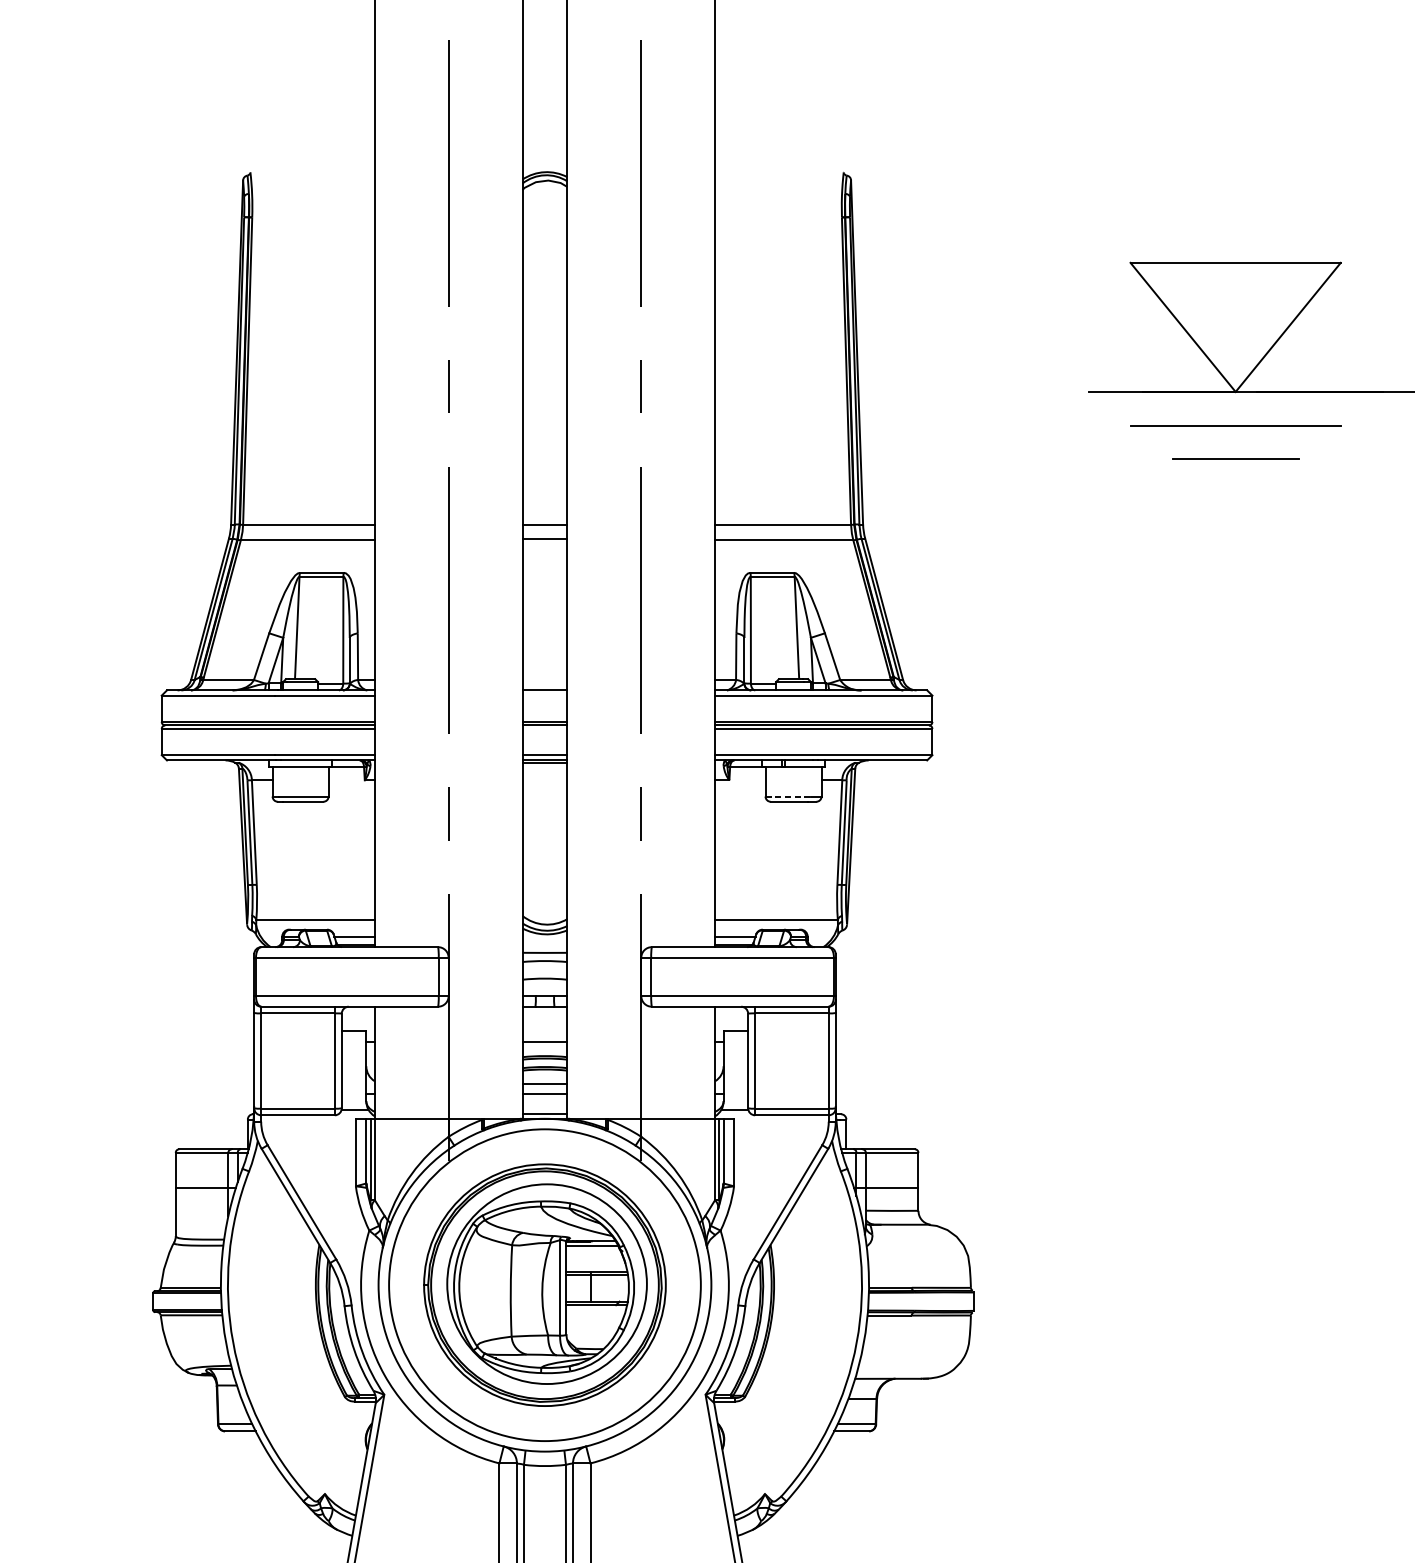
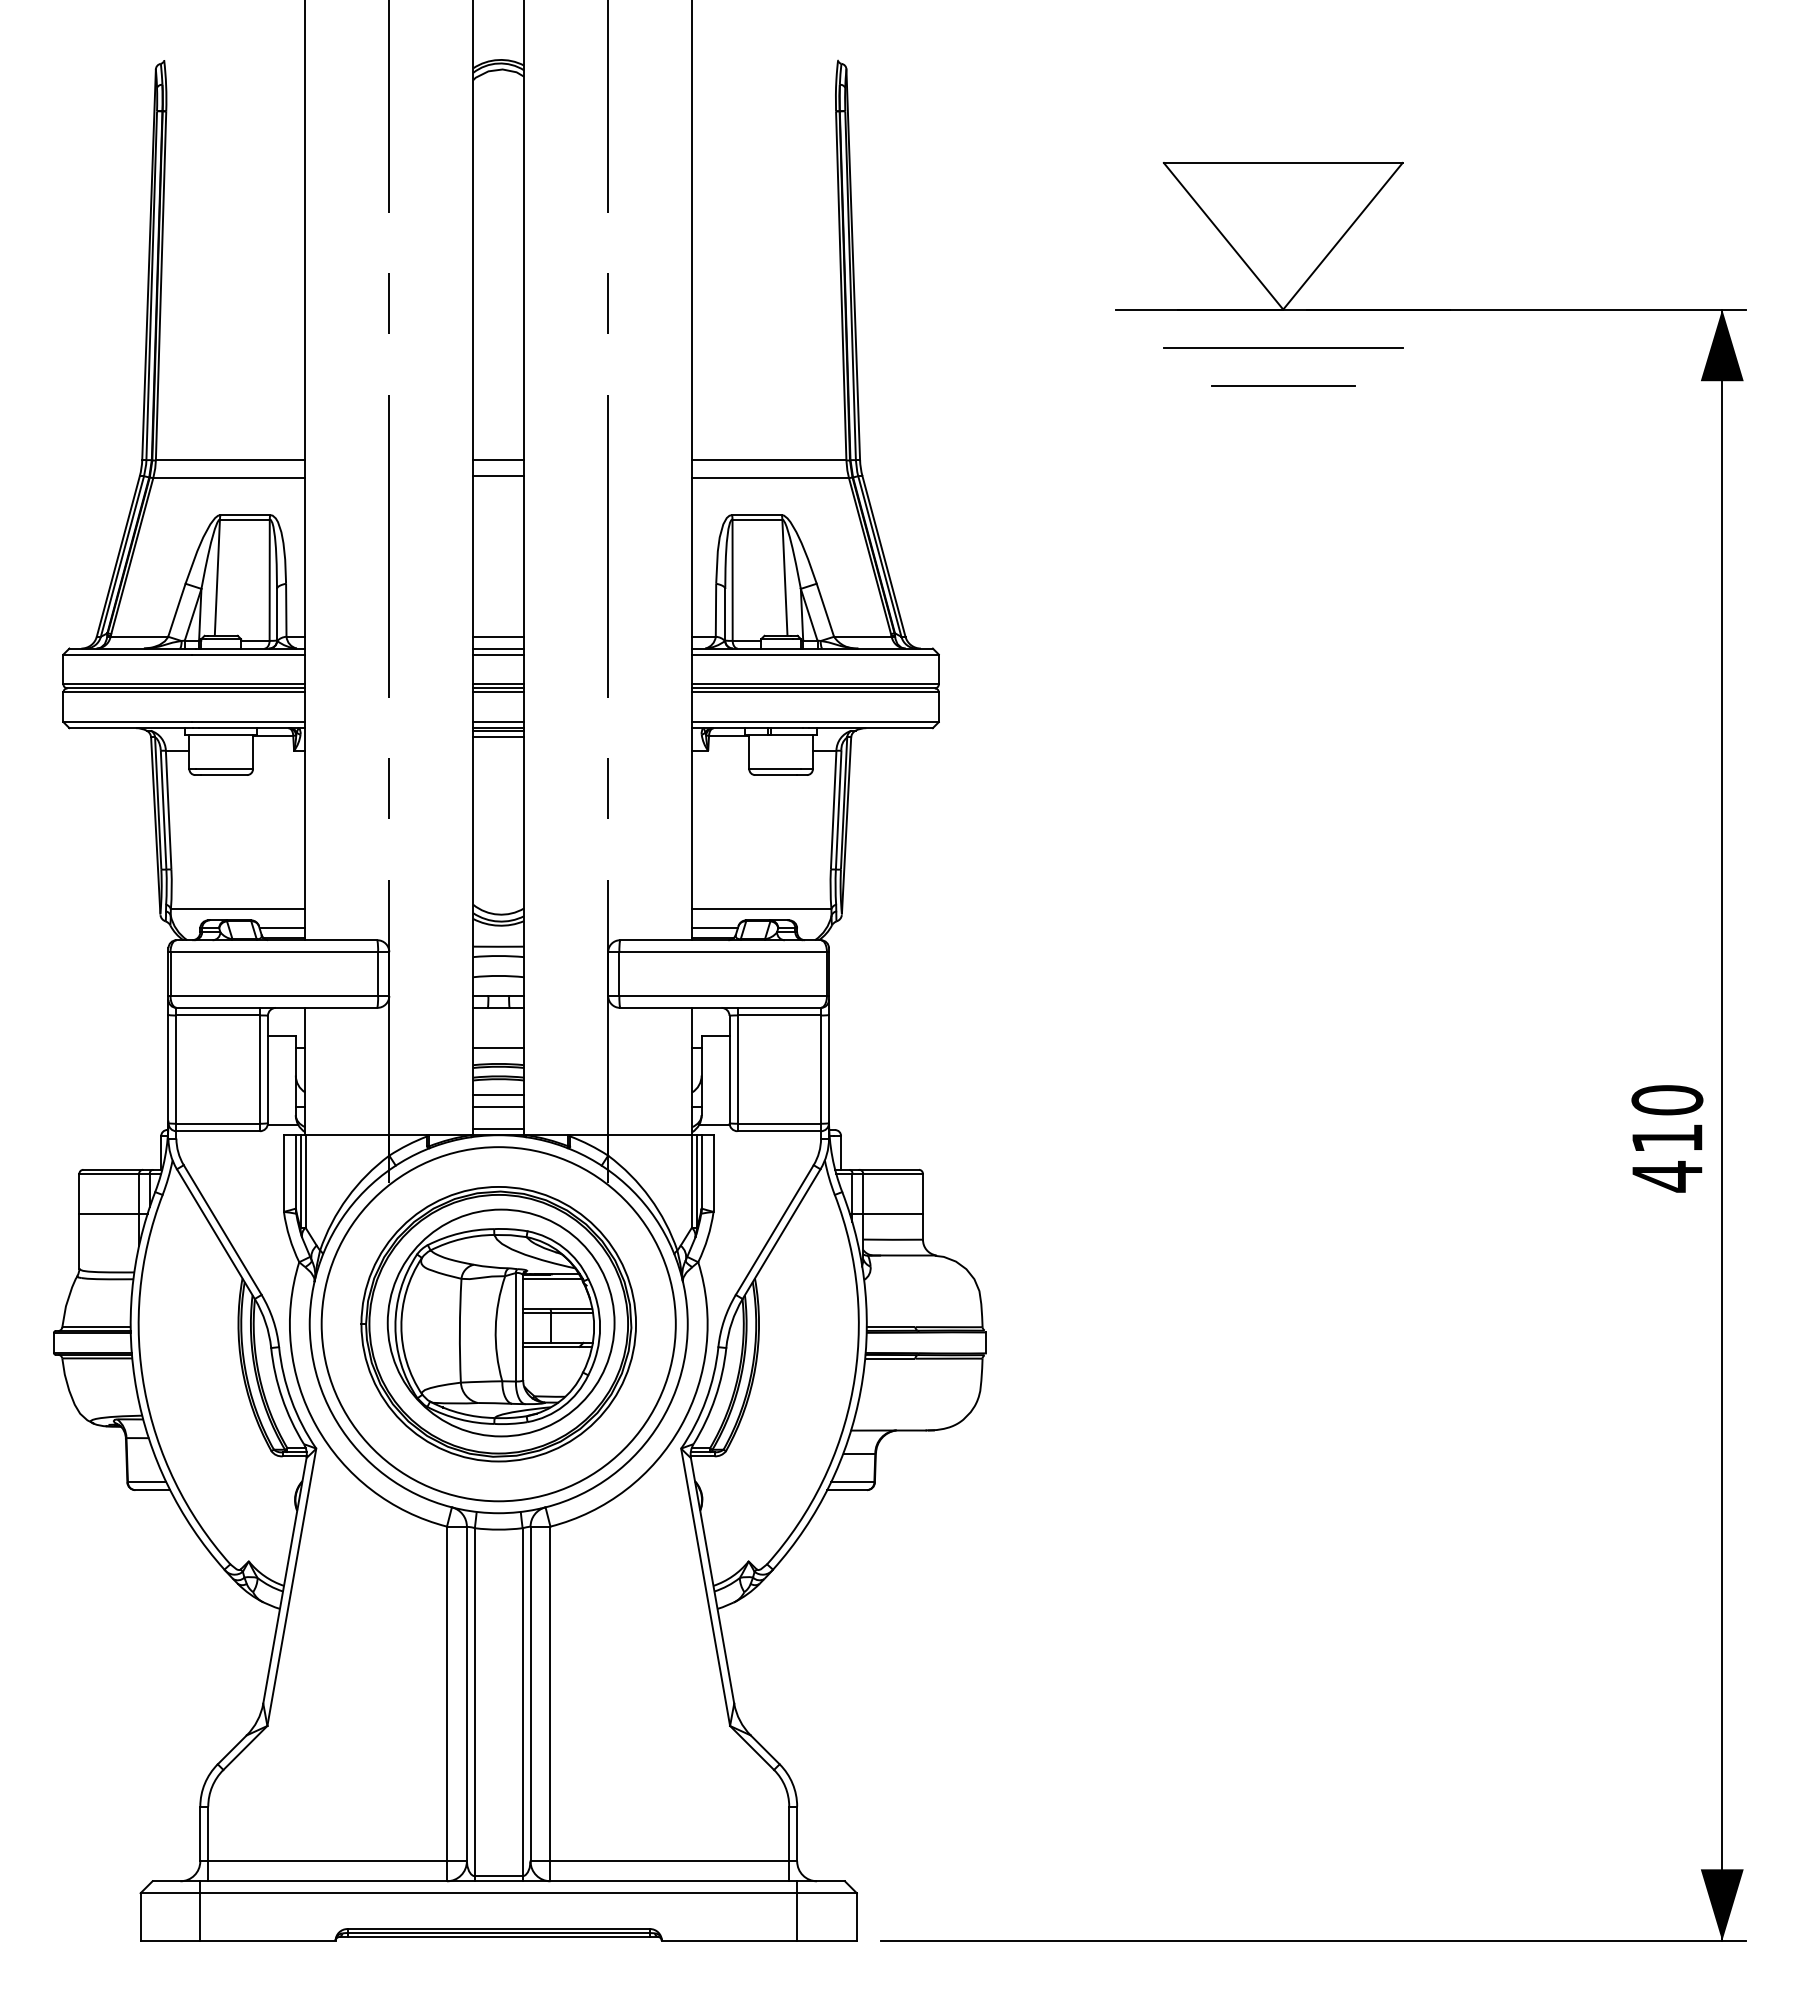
line: (544, 679) -> (498, 636), added
line: (544, 695) -> (498, 654), added
line: (544, 729) -> (498, 692), added
line: (544, 768) -> (498, 737), added
line: (787, 796) -> (774, 769), dashed -> solid

